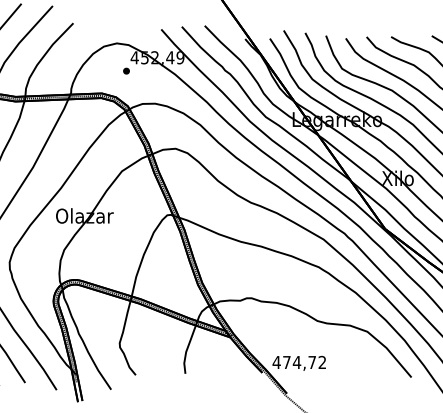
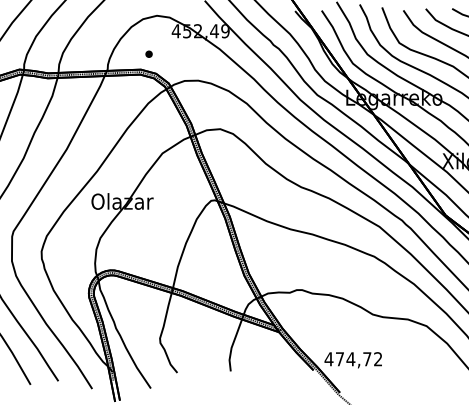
part: (126, 70) -> (149, 53), moved

